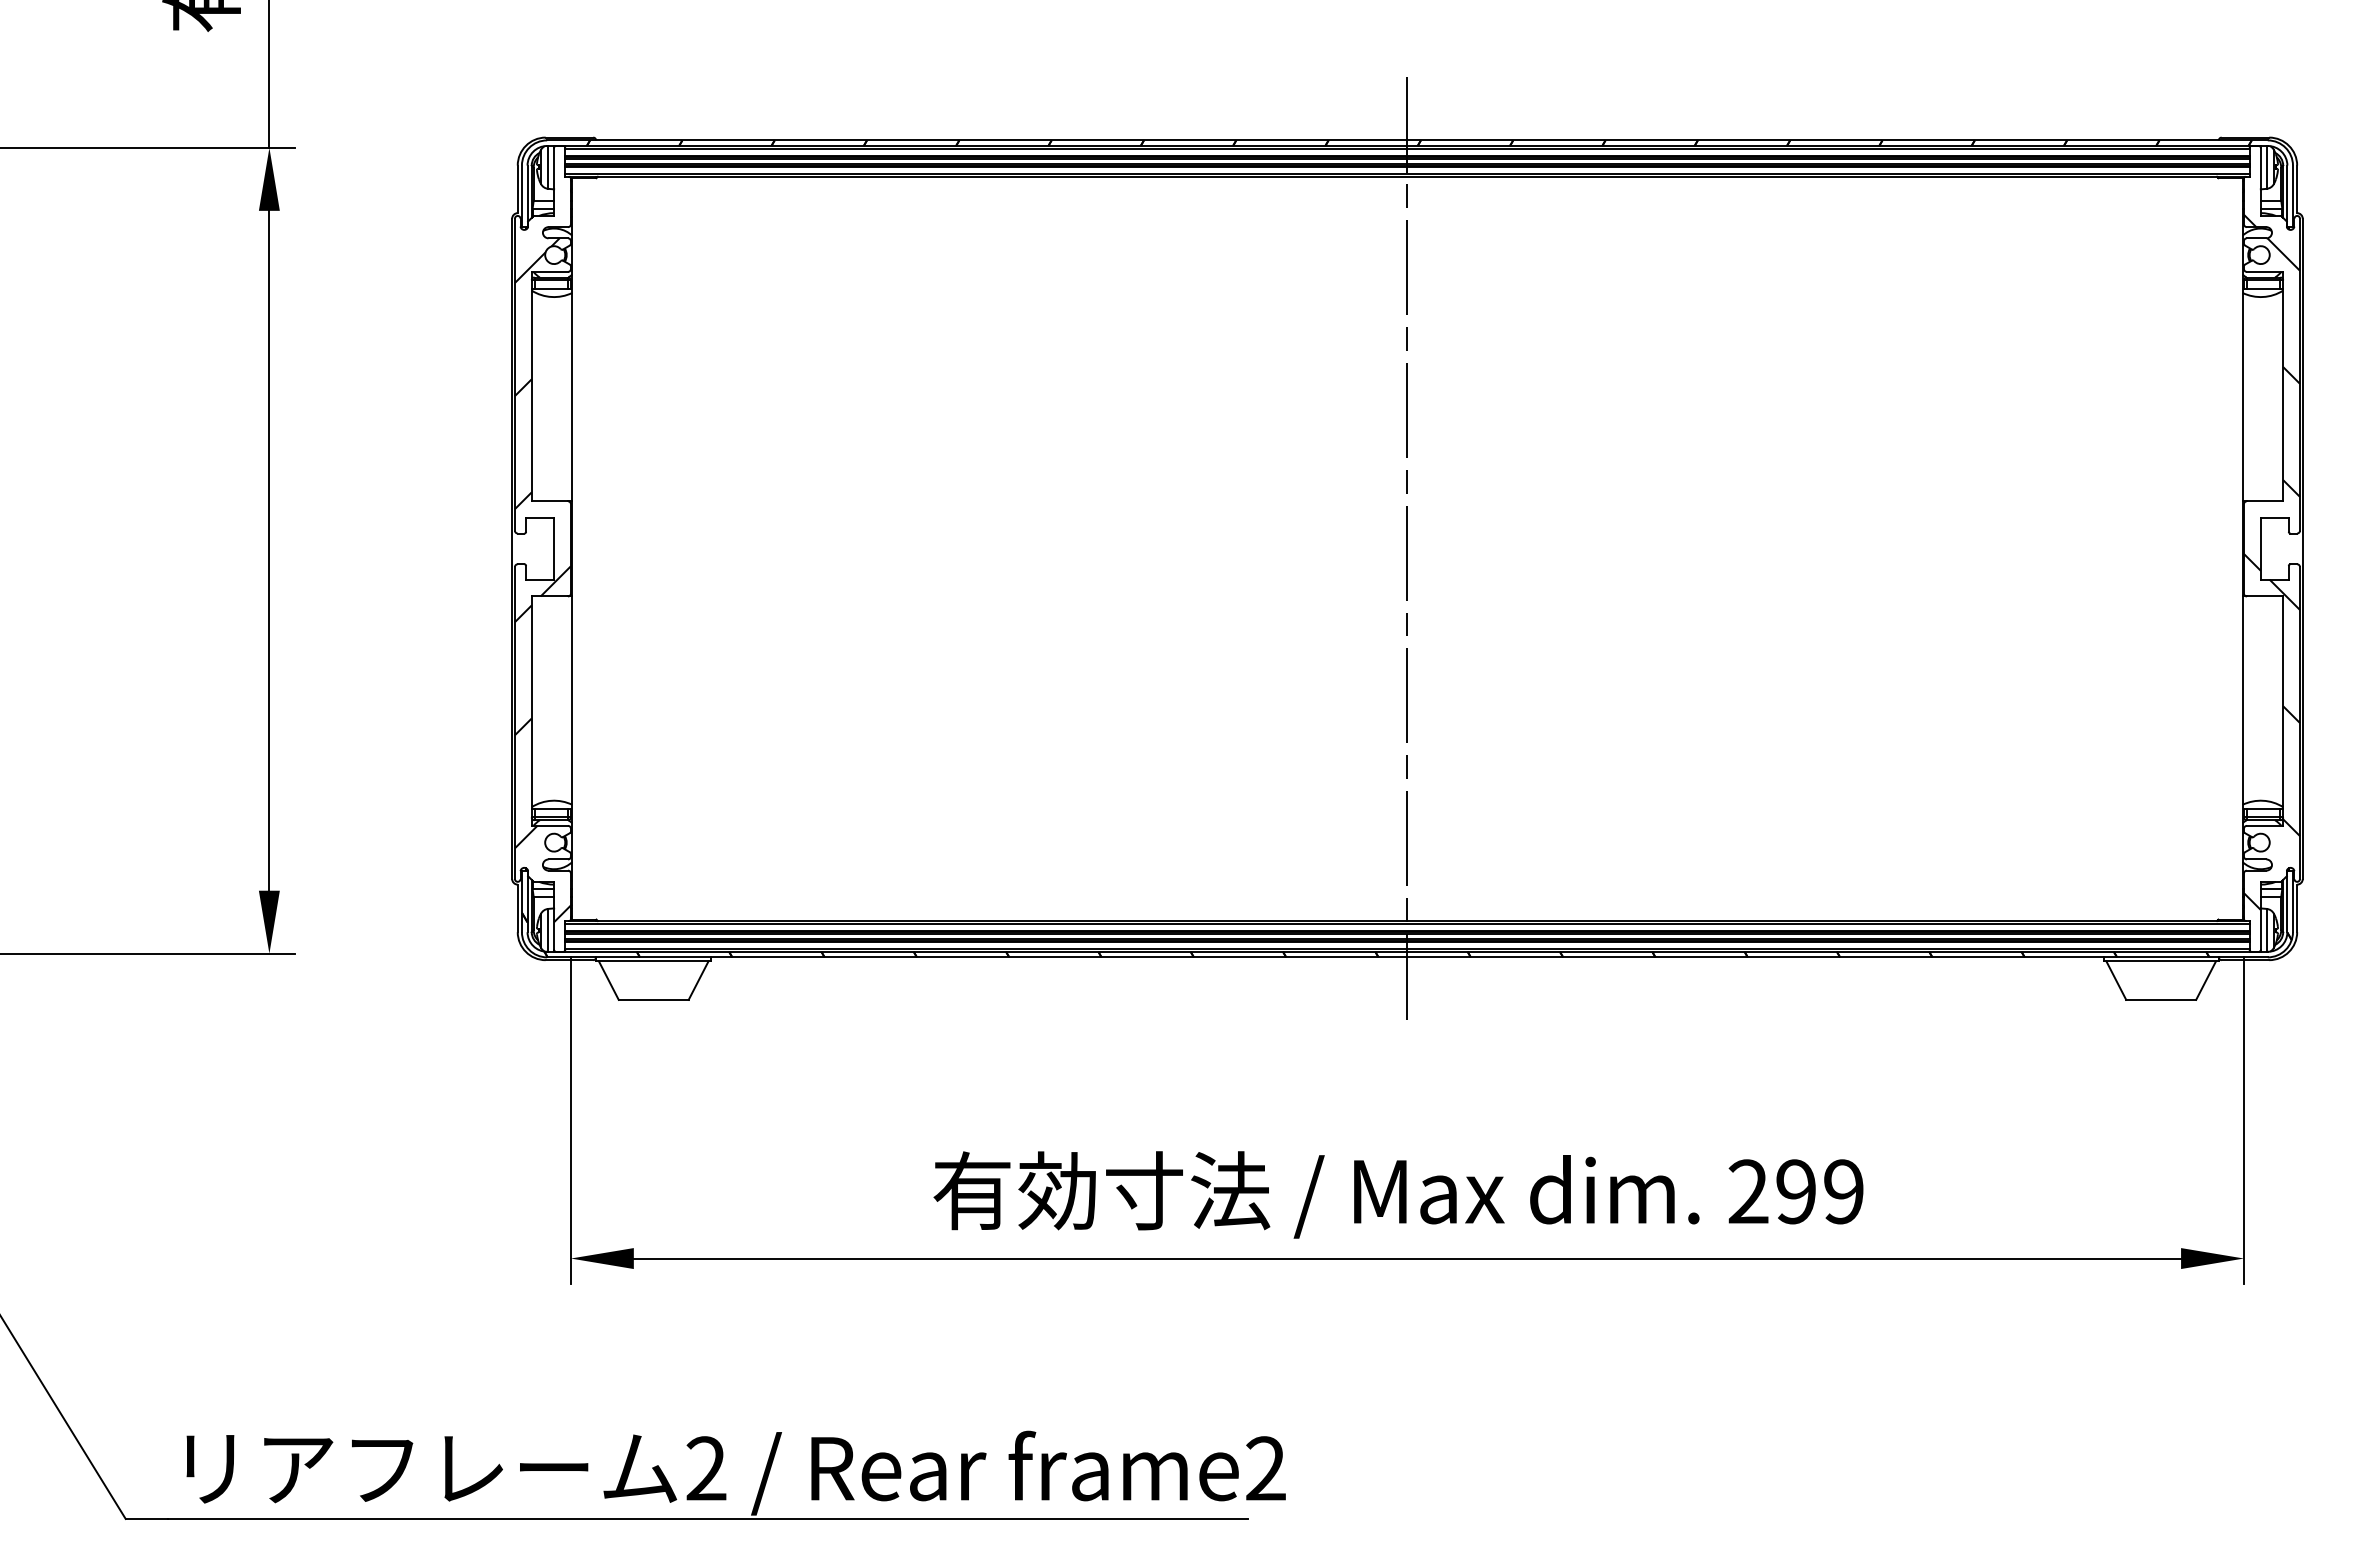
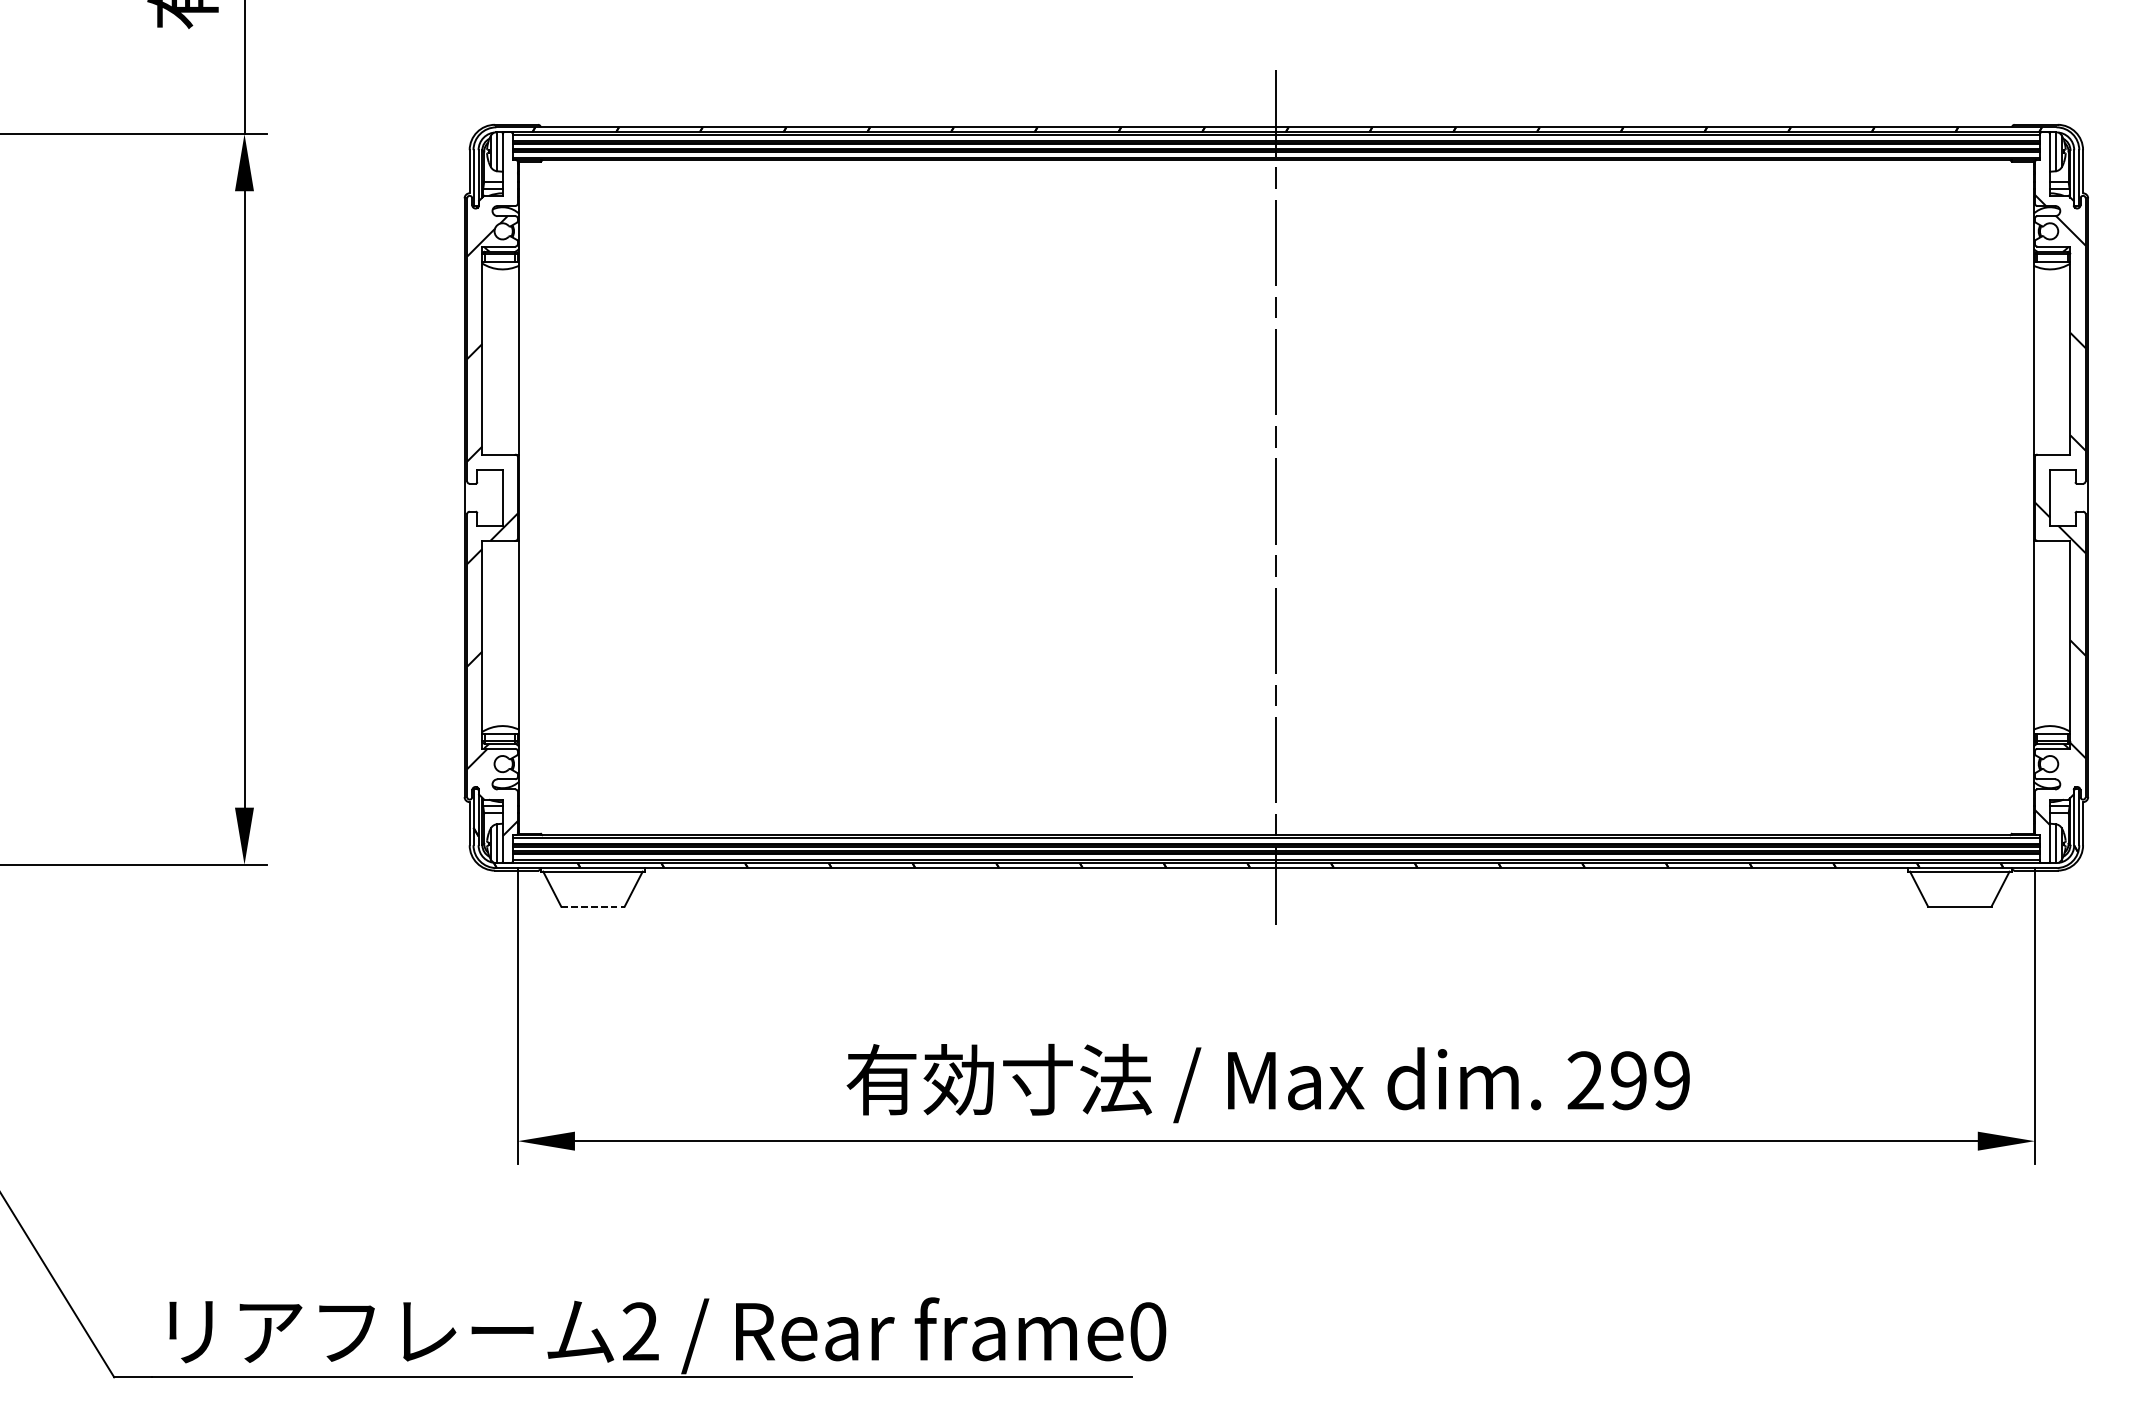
line: (653, 999) -> (592, 906), solid -> dashed
text: (1265, 1468) -> (1147, 1331), frame2 -> frame0

